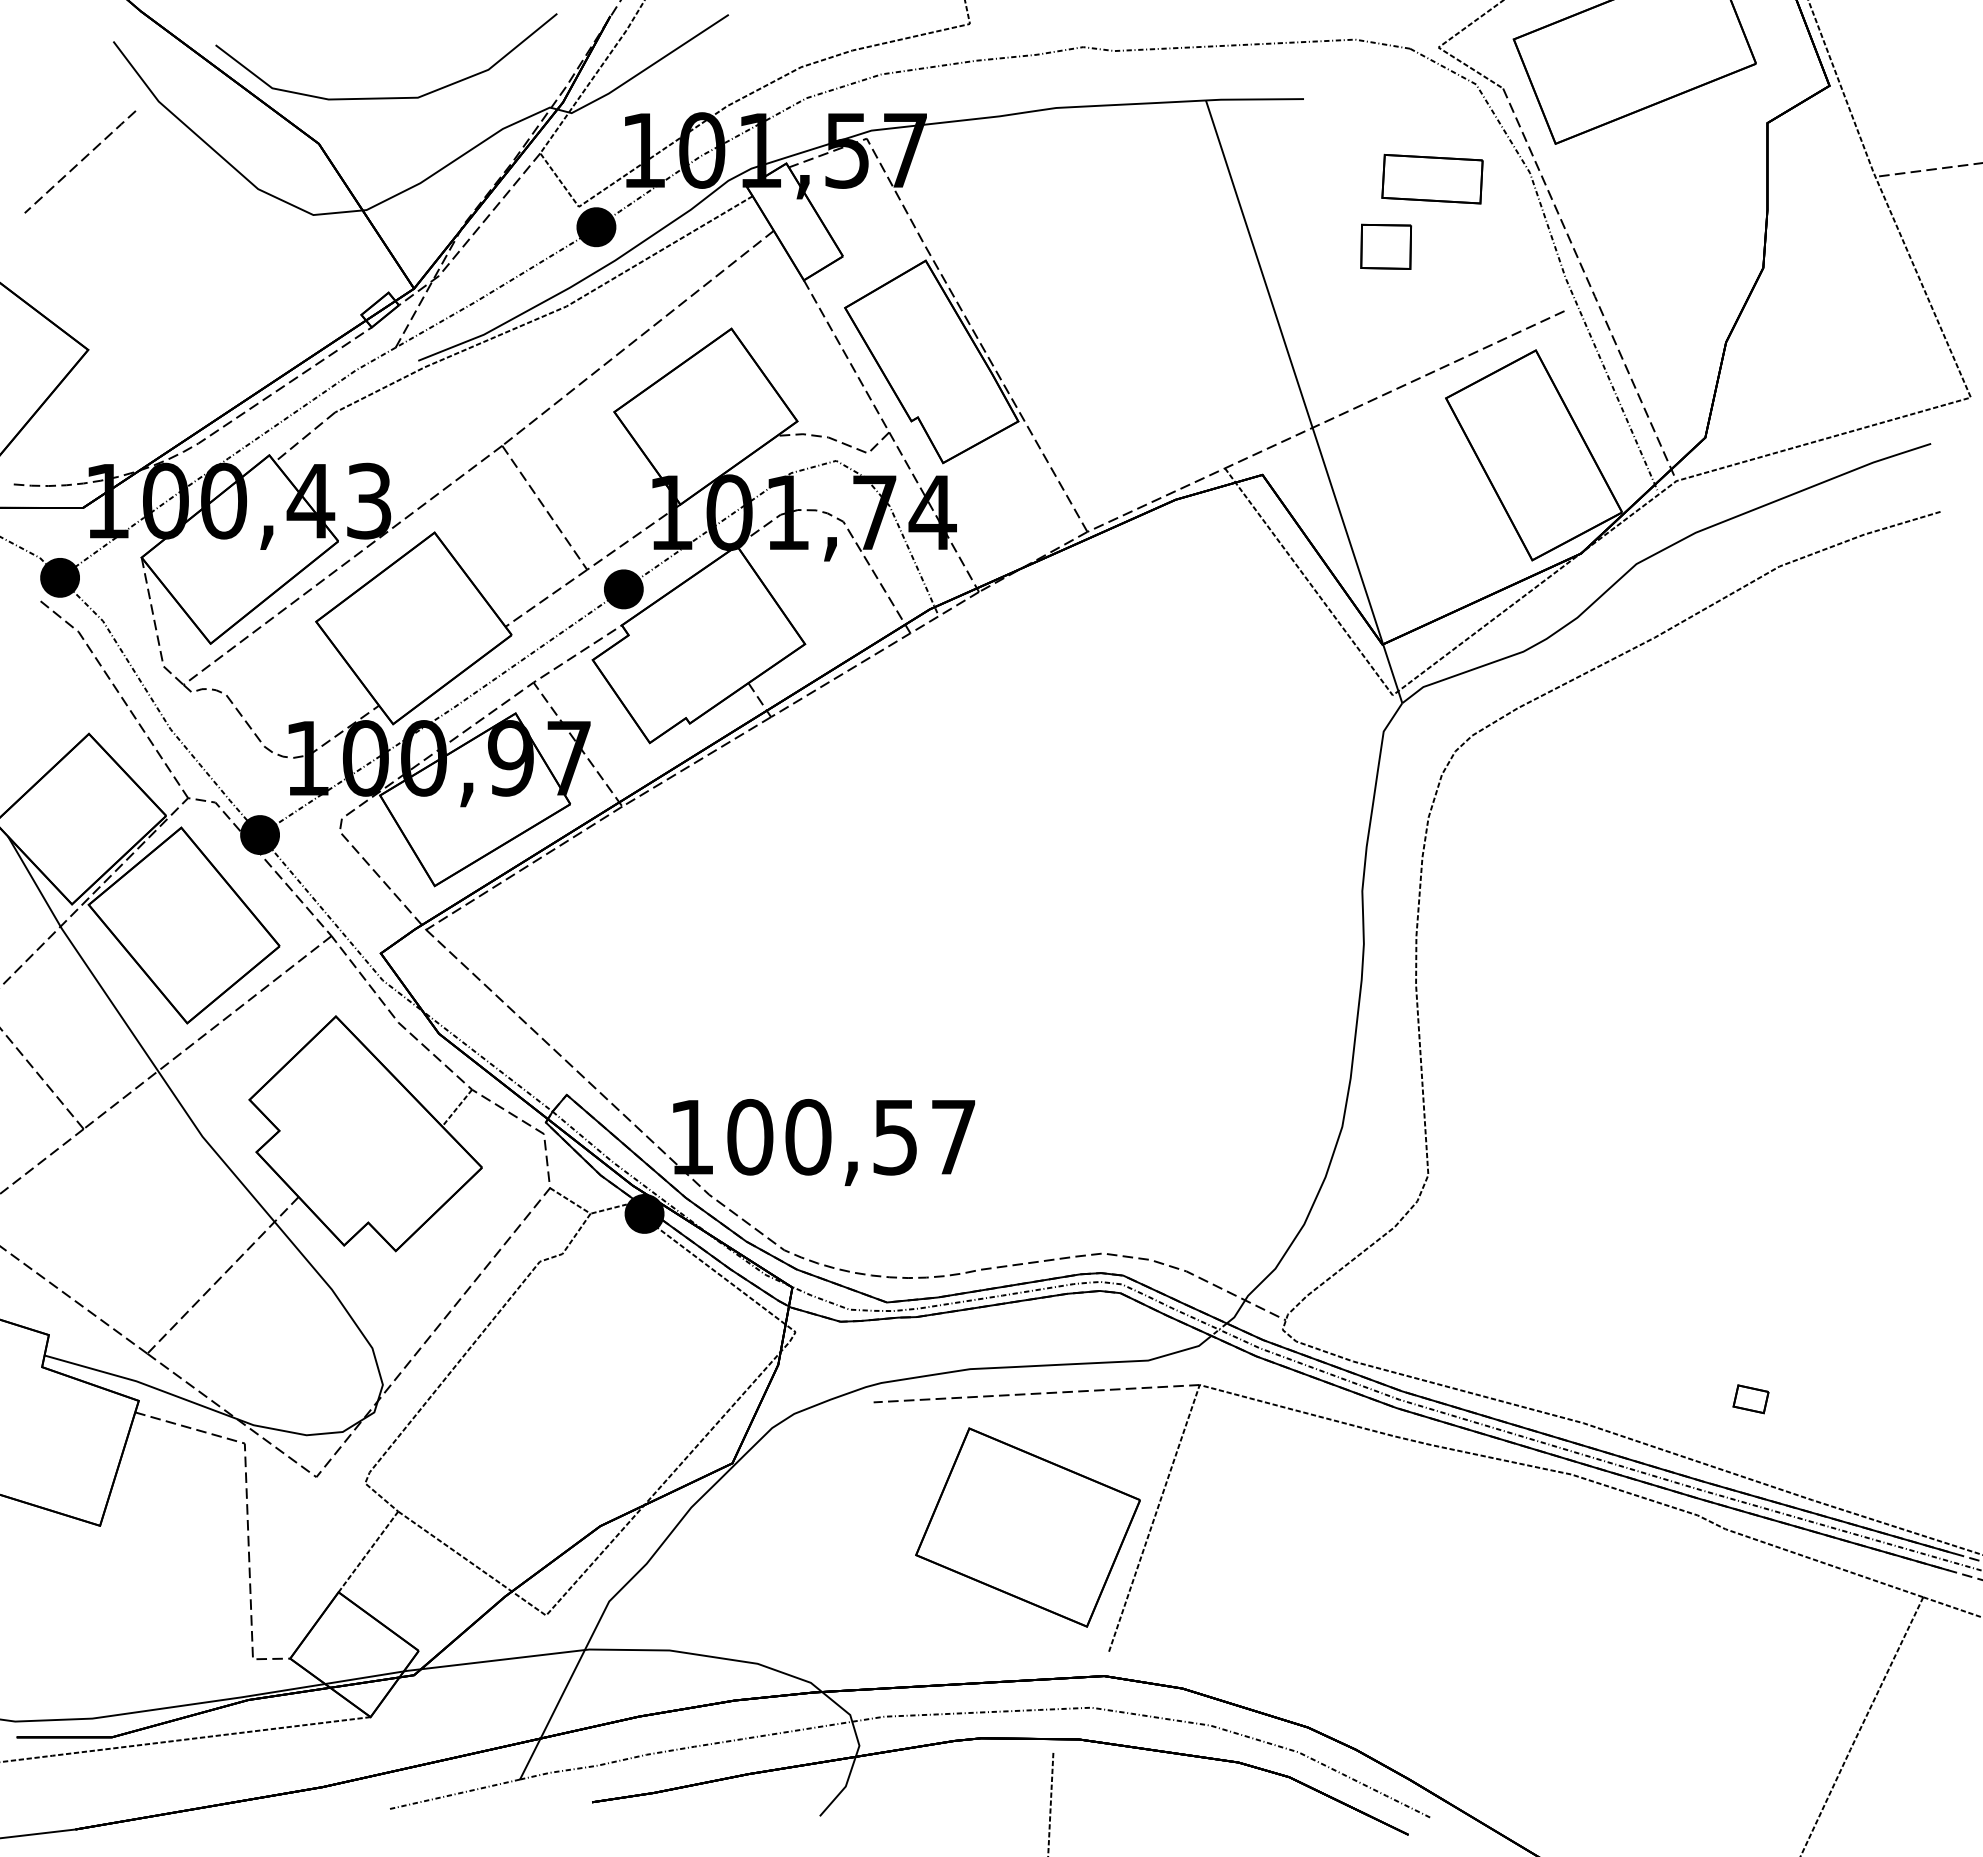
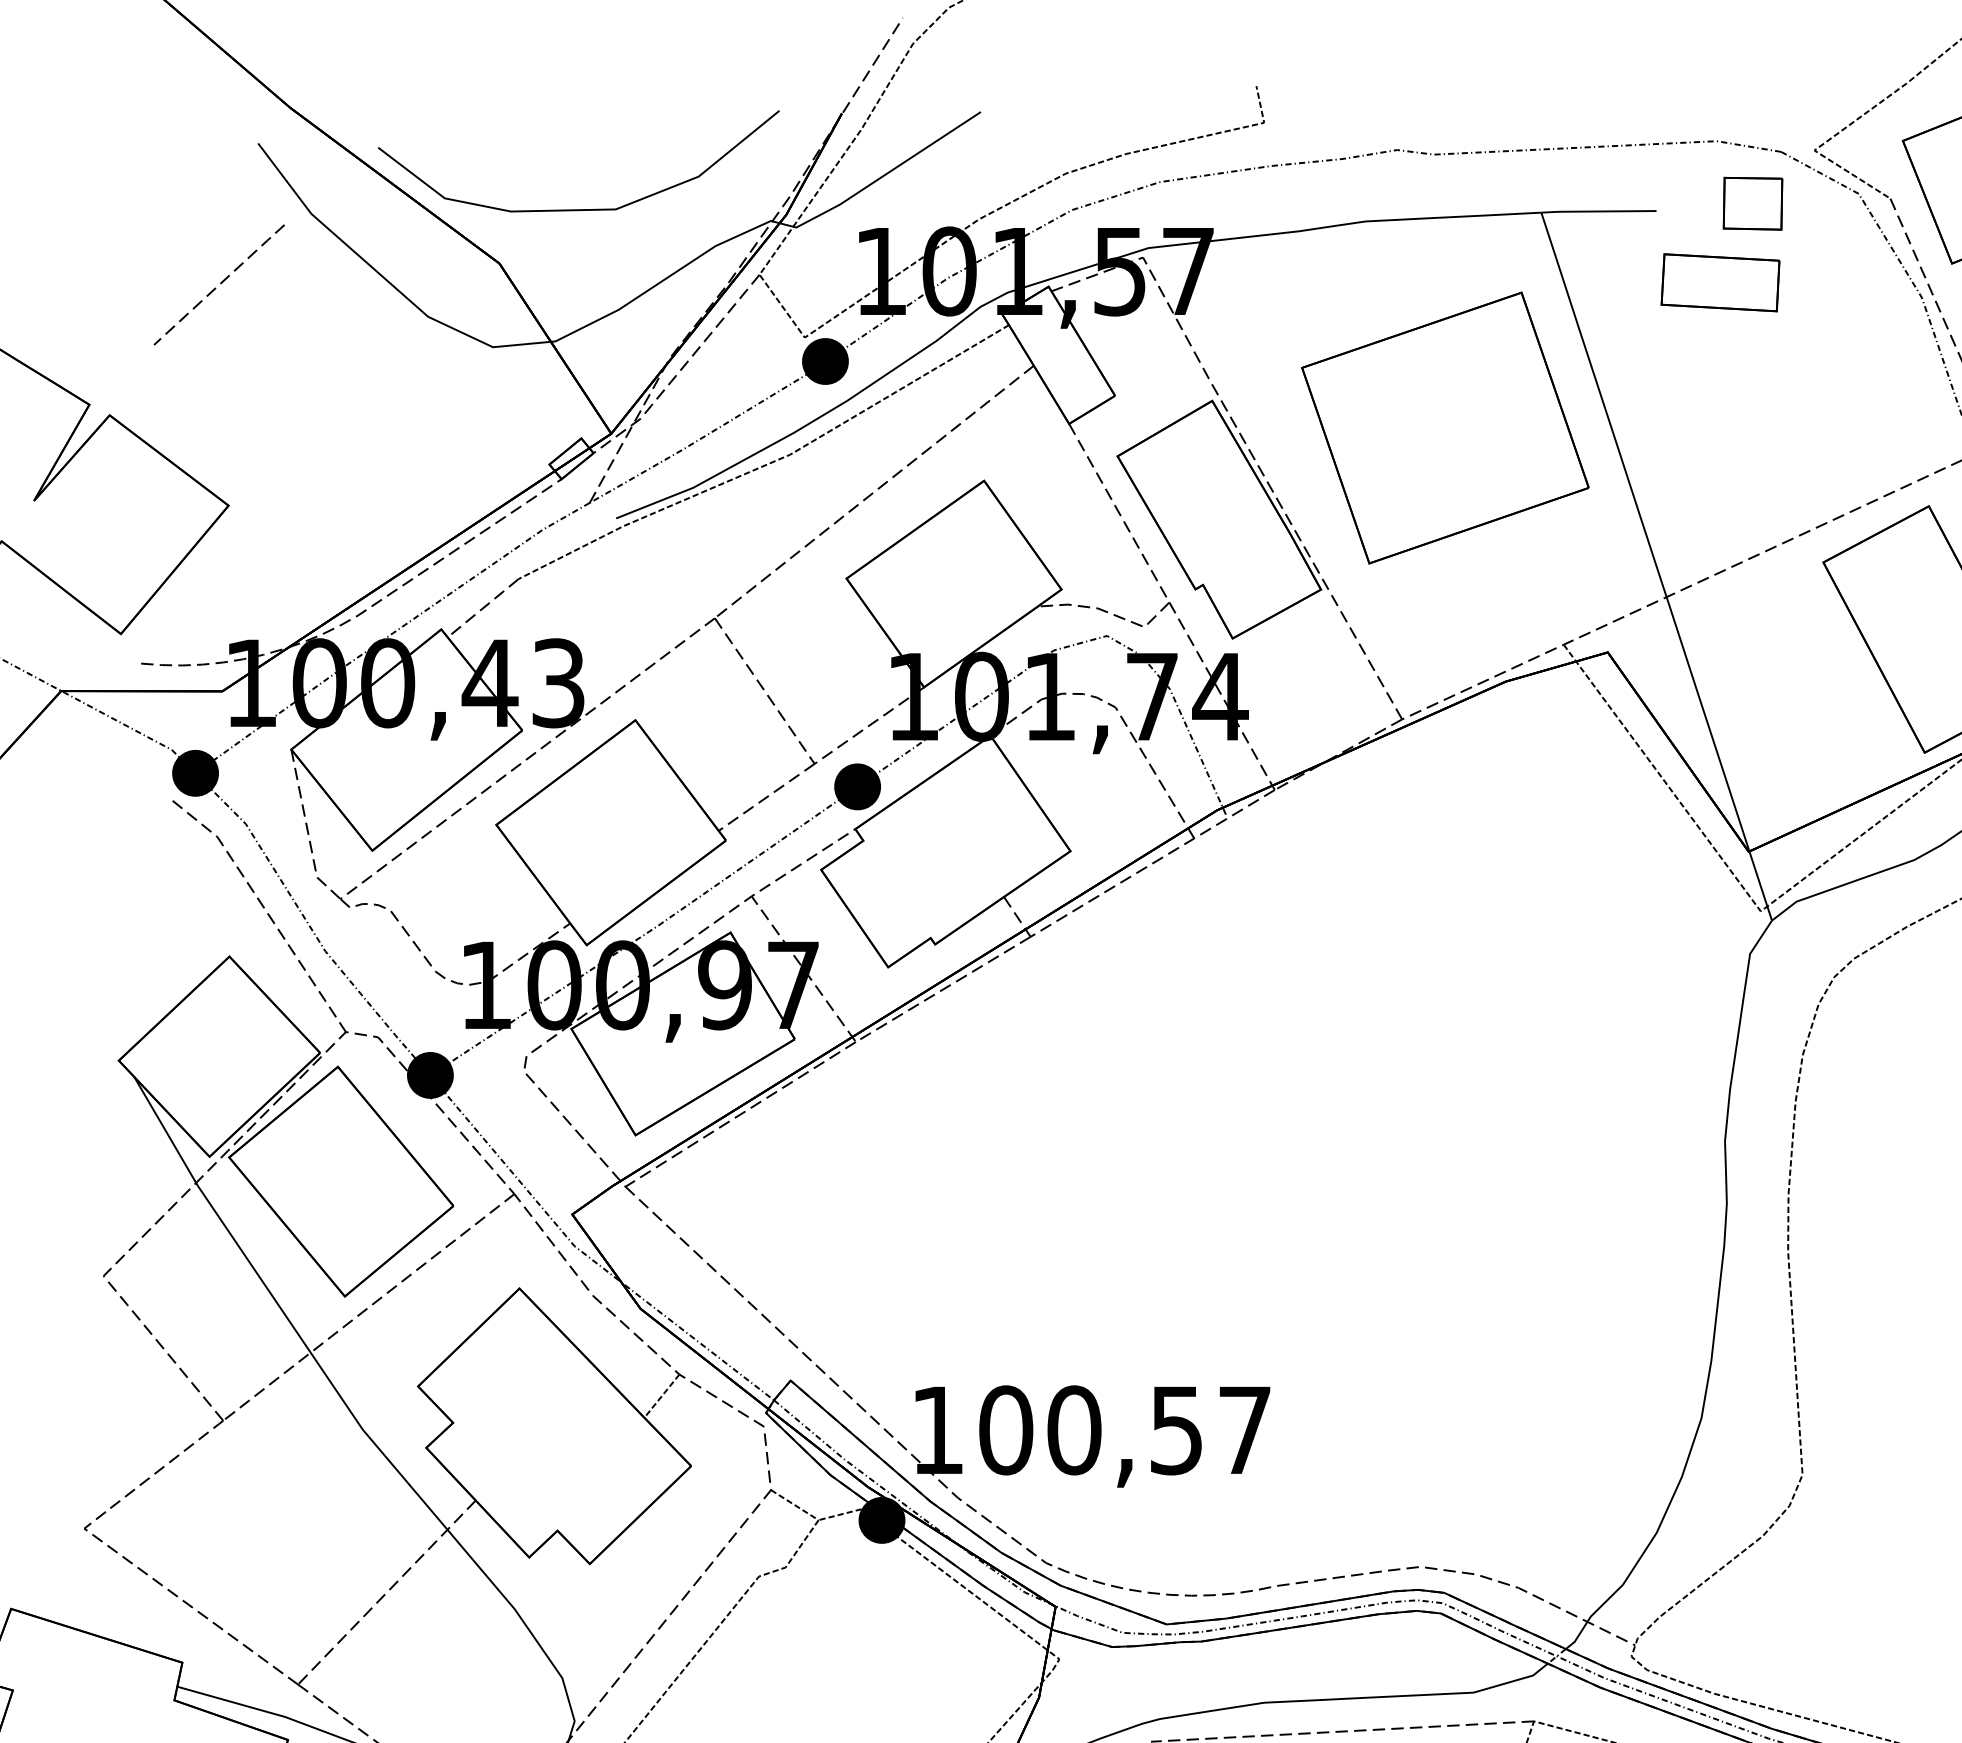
part: (1432, 178) -> (1720, 281), moved
part: (1385, 246) -> (1752, 203), moved
part: (1124, 283) -> (1445, 427), added

